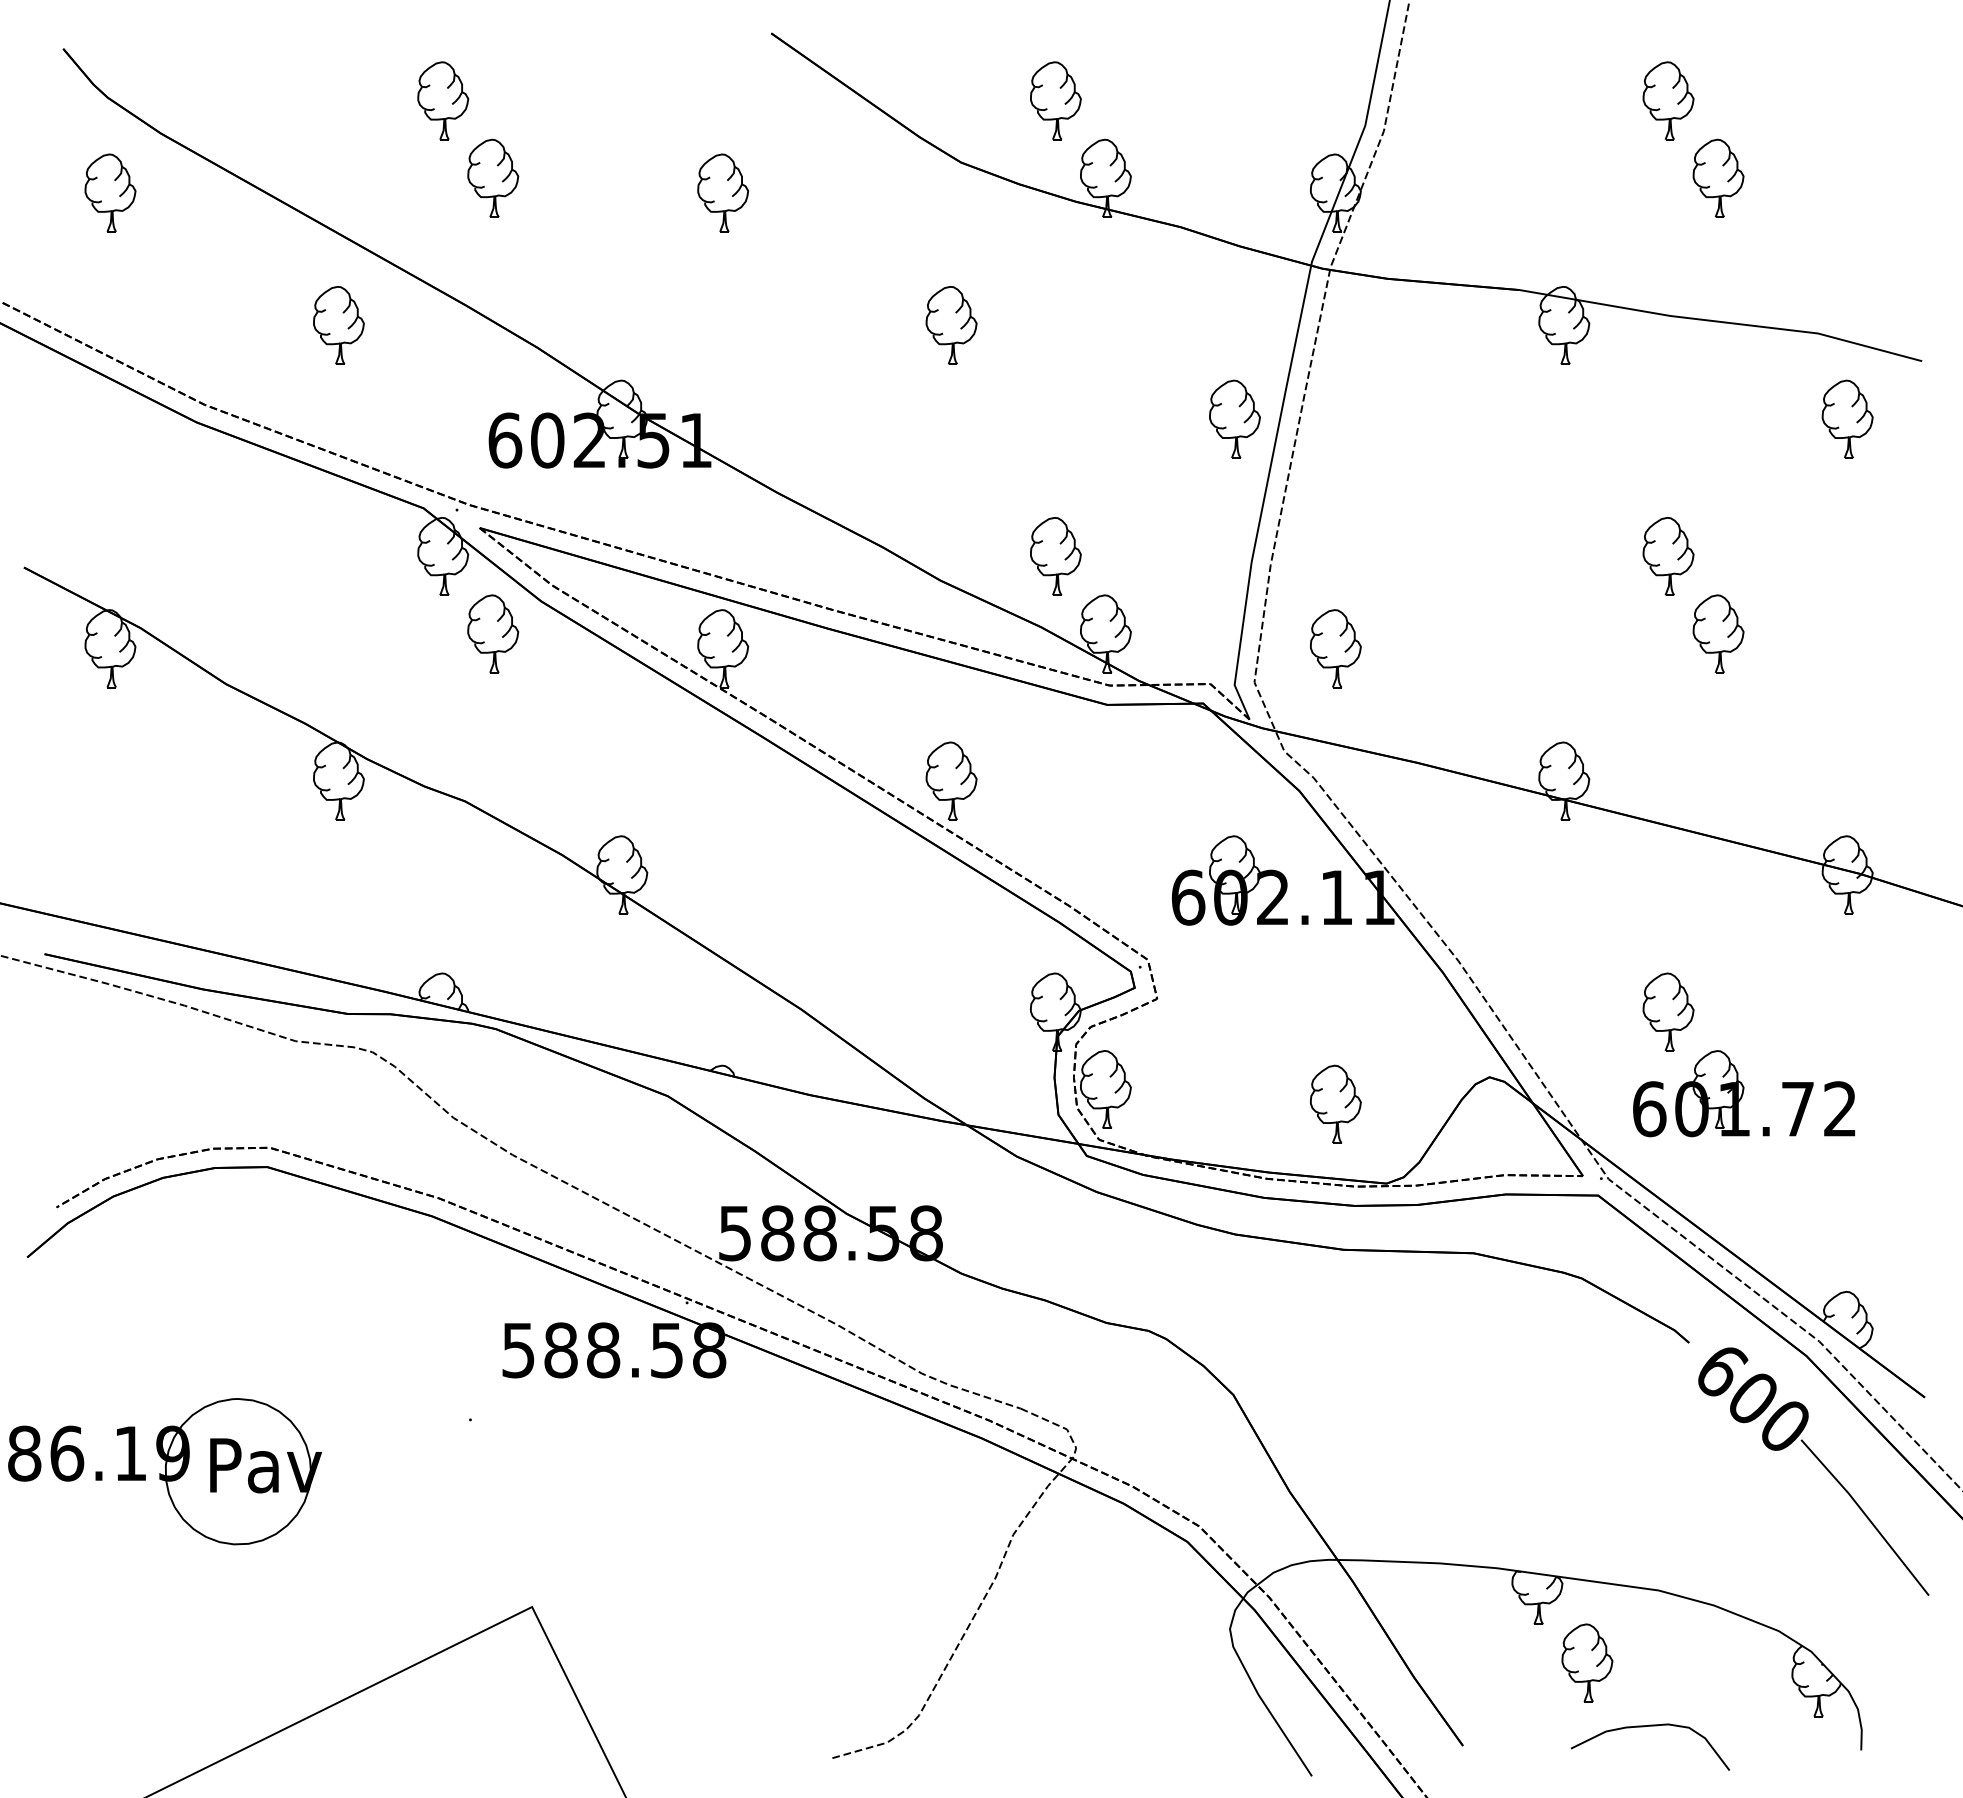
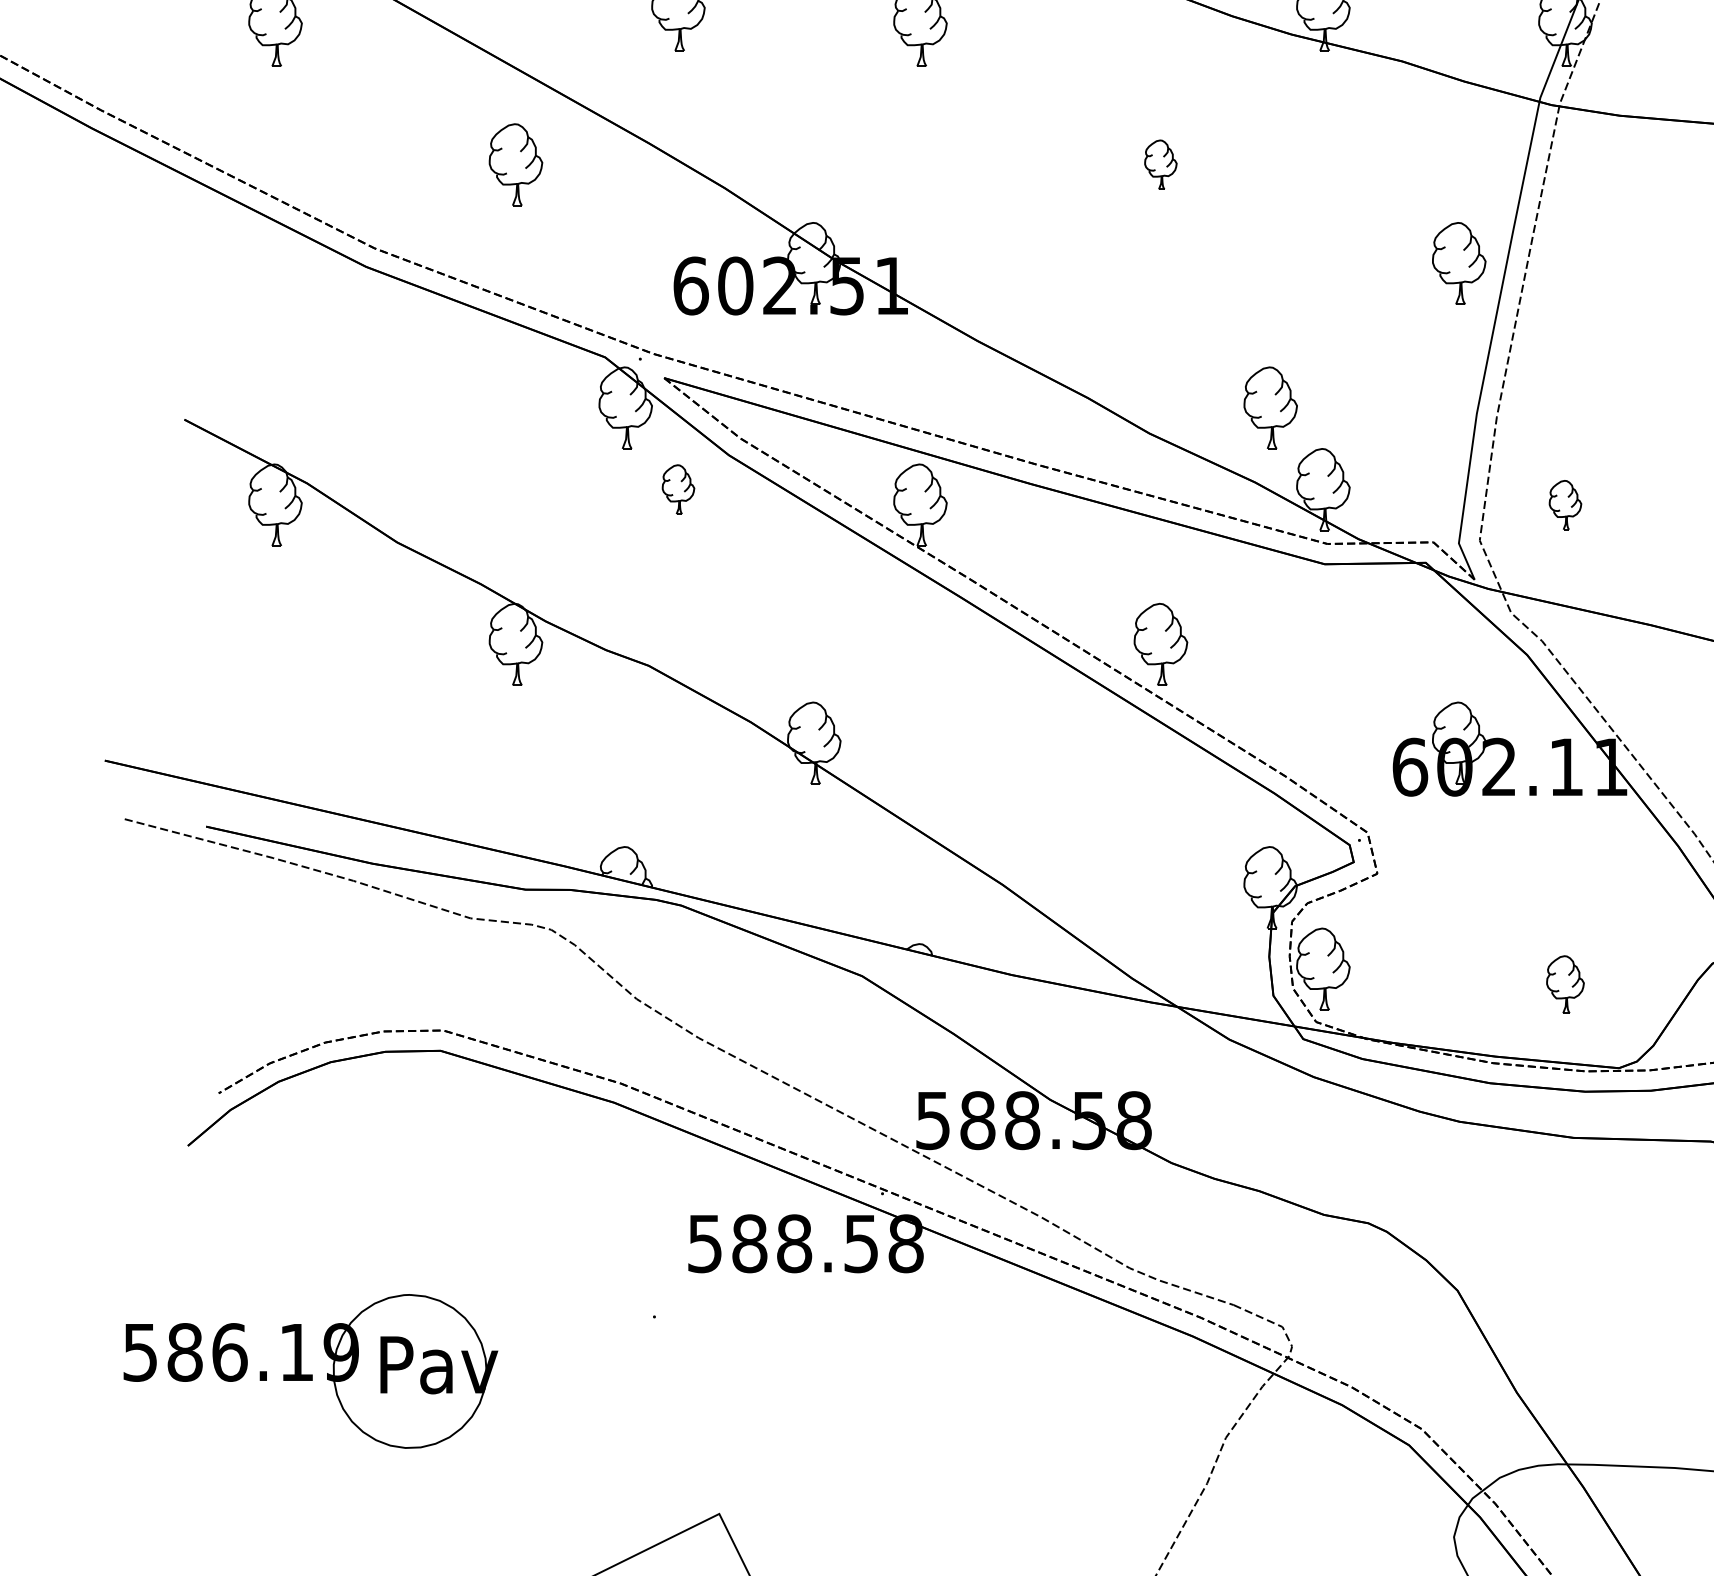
part: (951, 325) -> (1160, 164), size x0.6
part: (493, 633) -> (678, 489), size x0.6
part: (1335, 648) -> (1565, 504), size x0.6
part: (1335, 1103) -> (1565, 983), size x0.7

